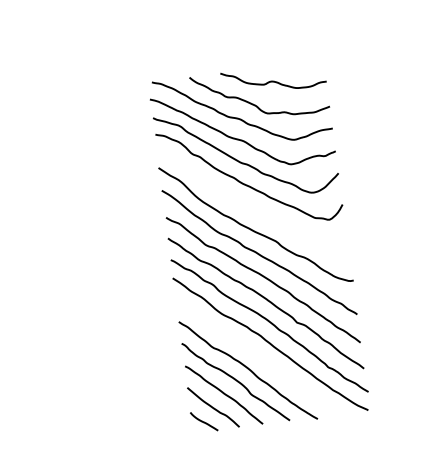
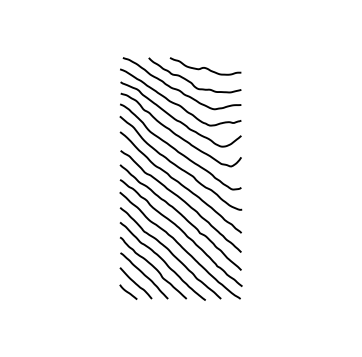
curve: (250, 206) -> (178, 150), added
curve: (257, 357) -> (170, 253), added

